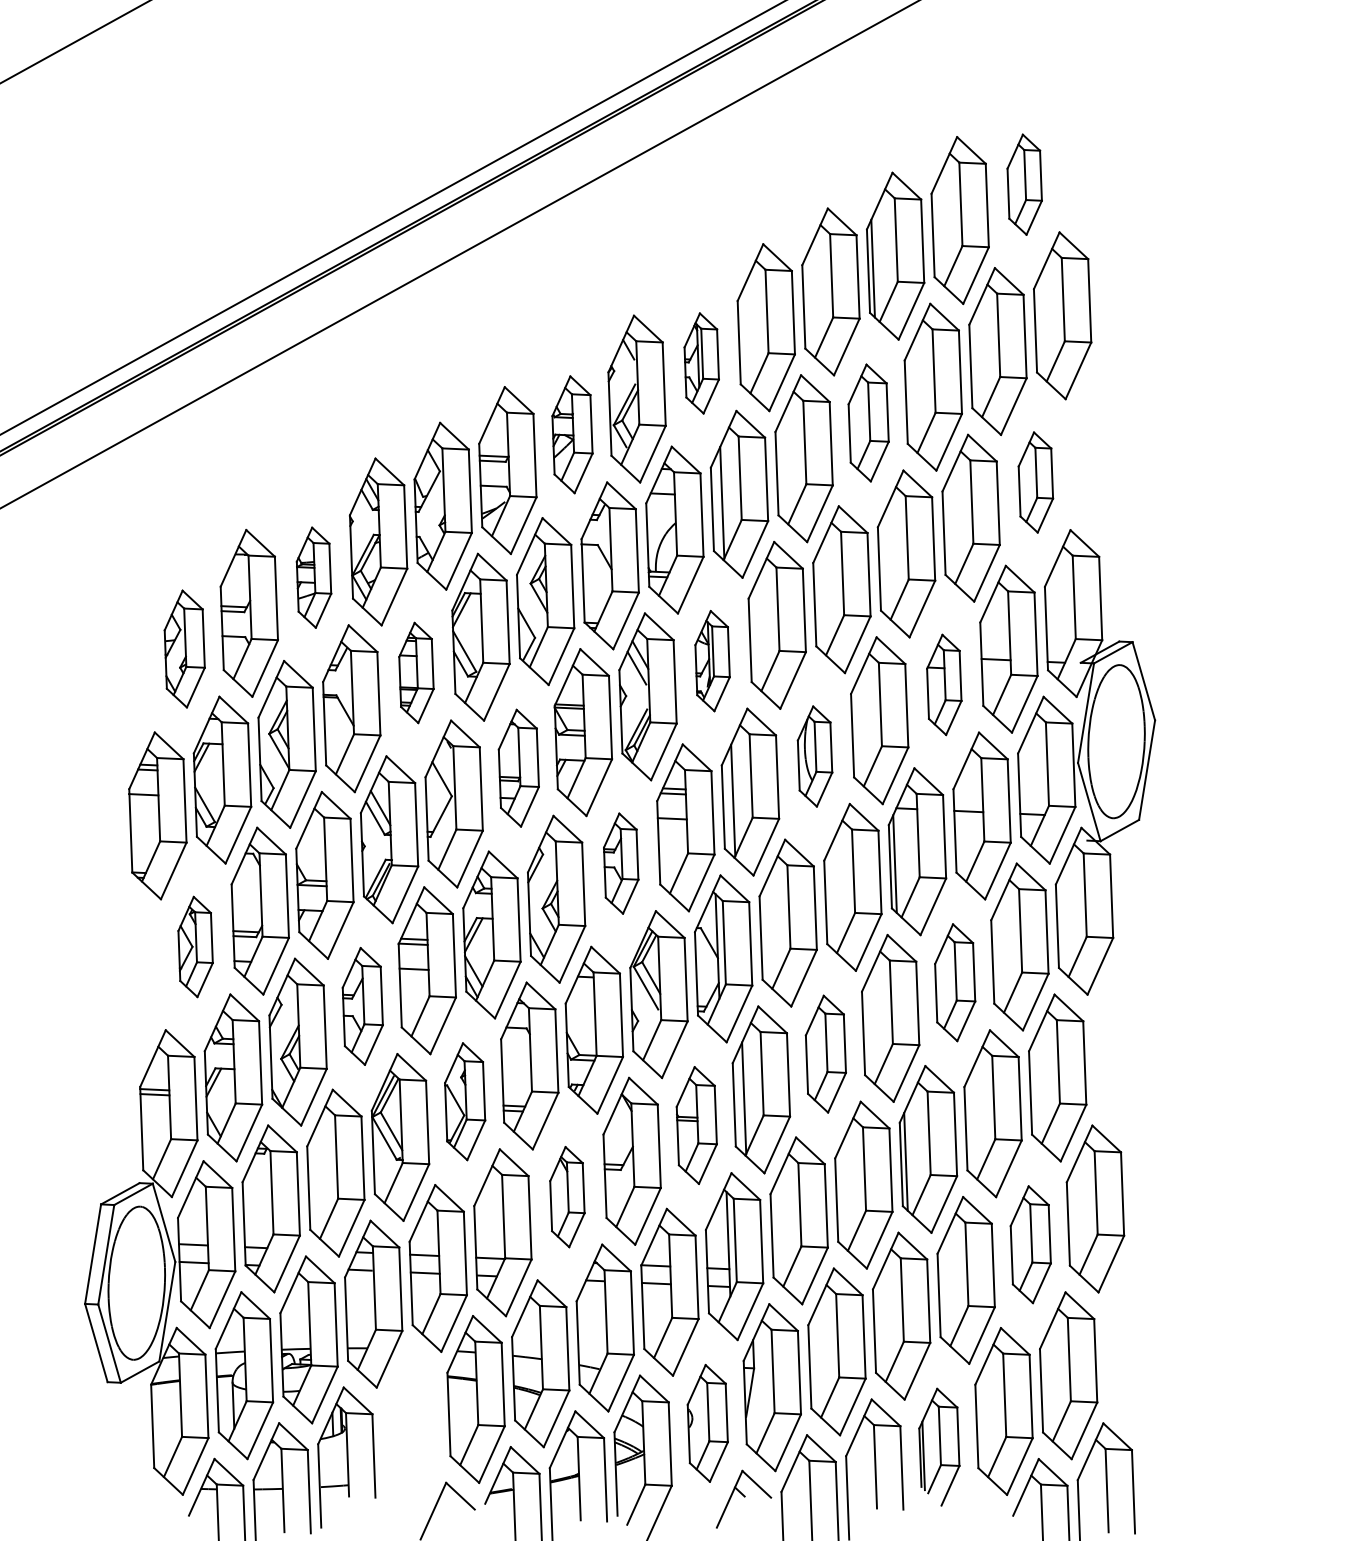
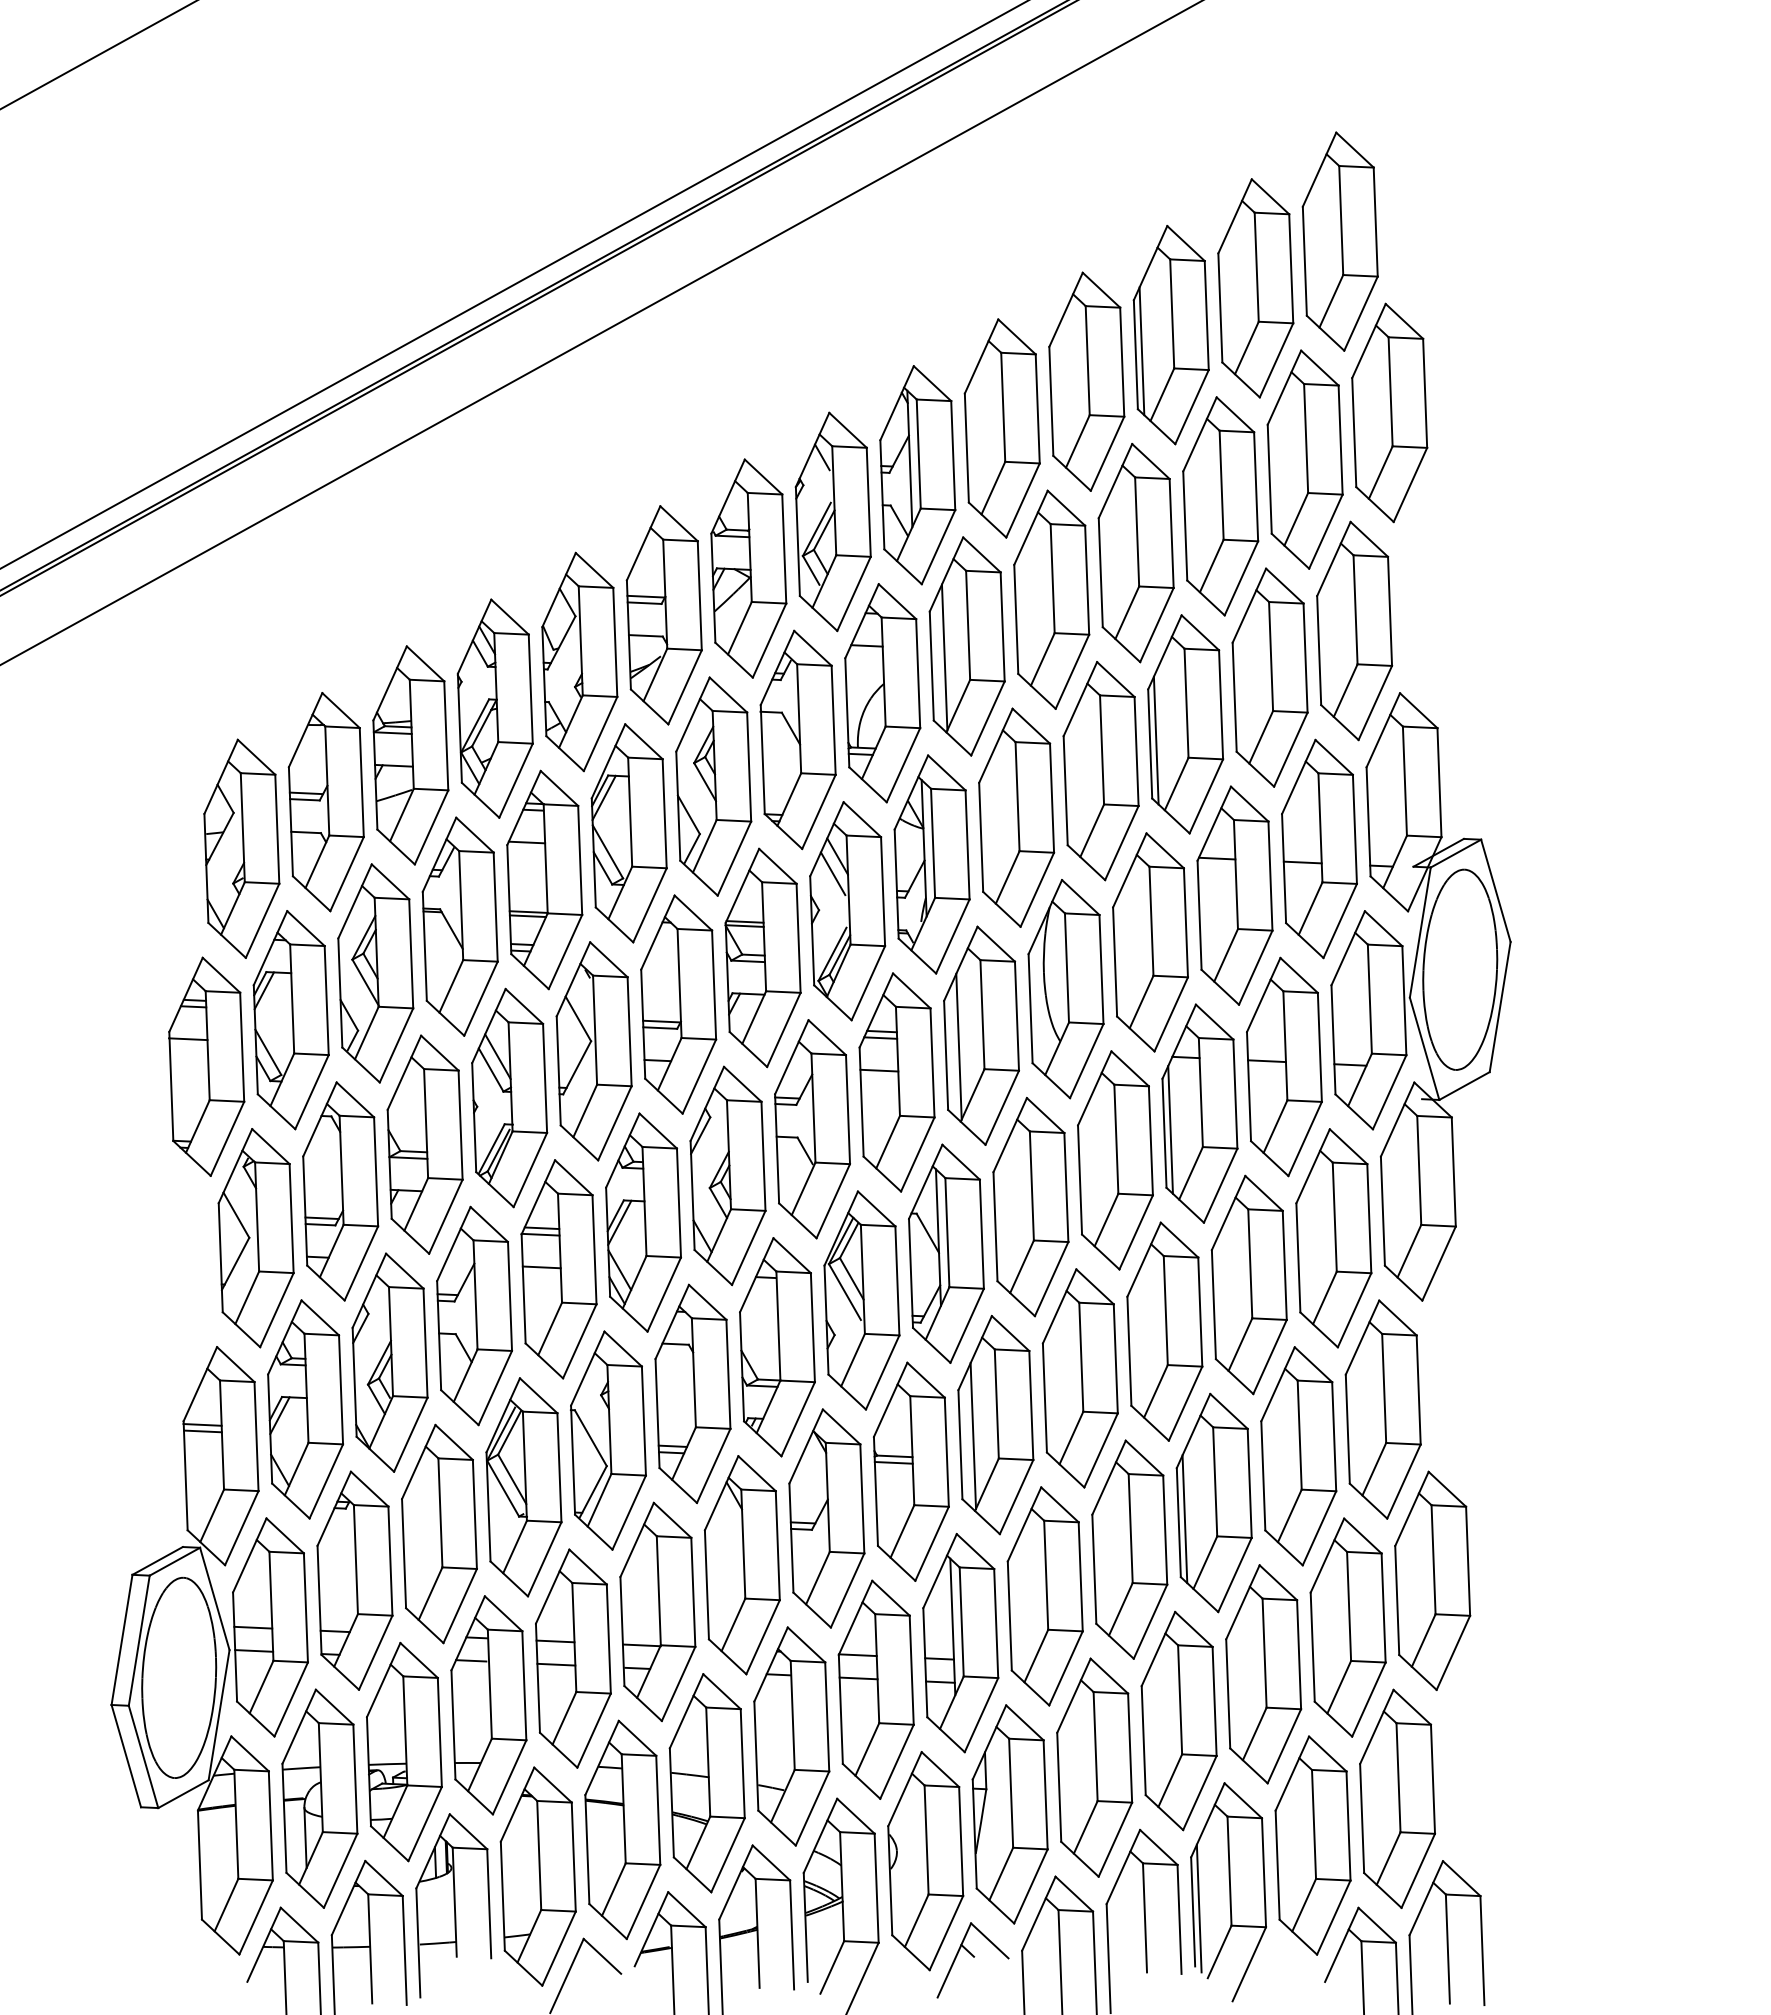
part: (1024, 184) -> (1339, 241), size x1.67
part: (701, 363) -> (917, 475), size x1.67
part: (868, 423) -> (1135, 553), size x1.43
part: (572, 434) -> (748, 568), size x1.43
part: (1035, 482) -> (1354, 630), size x1.67
line: (883, 566) -> (1155, 740), added
part: (313, 577) -> (410, 755), size x1.67
part: (184, 648) -> (241, 848), size x1.43
part: (712, 661) -> (931, 864), size x1.67
part: (416, 672) -> (544, 879), size x1.67
part: (943, 684) -> (1234, 895), size x1.67
part: (814, 756) -> (1065, 989), size x1.67
part: (518, 768) -> (678, 1004), size x1.43
part: (621, 863) -> (812, 1129), size x1.67
part: (195, 947) -> (255, 1238), size x1.67
part: (954, 982) -> (1248, 1284), size x1.43
part: (362, 1006) -> (474, 1315), size x1.43
part: (825, 1054) -> (1079, 1378), size x1.43
part: (465, 1101) -> (608, 1440), size x1.43
part: (696, 1125) -> (911, 1471), size x1.43
part: (566, 1197) -> (741, 1565), size x1.67
part: (1030, 1244) -> (1347, 1627), size x1.43
part: (707, 1423) -> (925, 1861), size x1.43
part: (410, 1435) -> (537, 1876), added
part: (939, 1447) -> (1228, 1892), size x1.43

